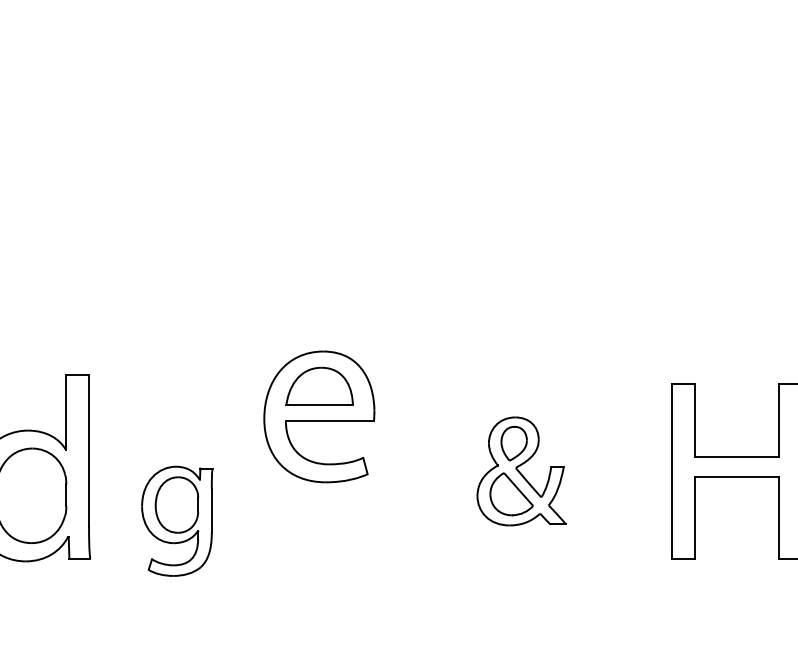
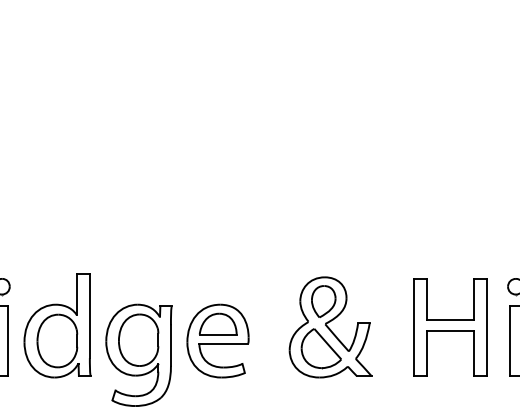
part: (318, 415) -> (217, 340), moved
part: (521, 471) -> (330, 327), size x1.67
part: (176, 520) -> (138, 354), size x1.67

